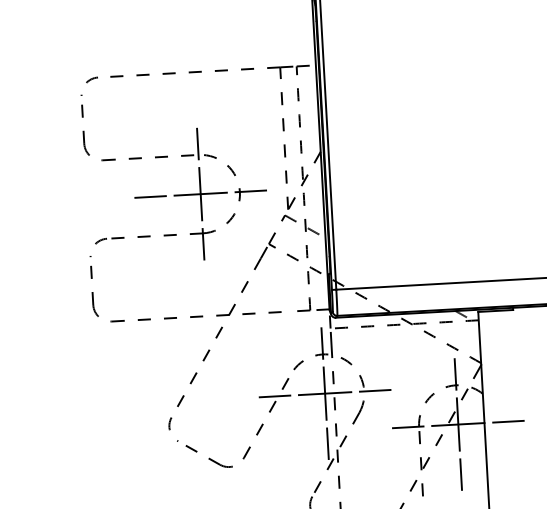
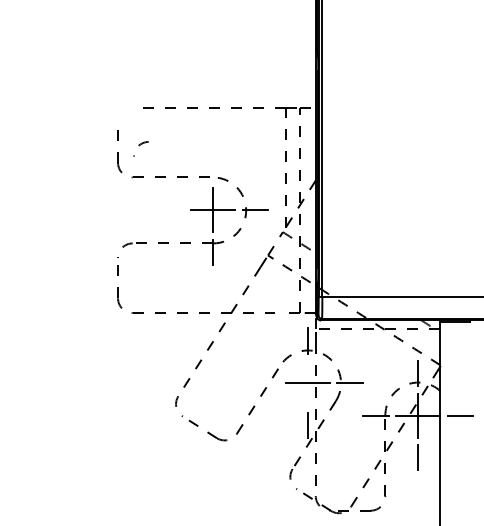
arc: (87, 83) -> (139, 146), moved
line: (198, 144) -> (213, 168), removed
line: (149, 197) -> (170, 210), removed
line: (325, 393) -> (308, 383), removed
line: (274, 396) -> (265, 383), removed

